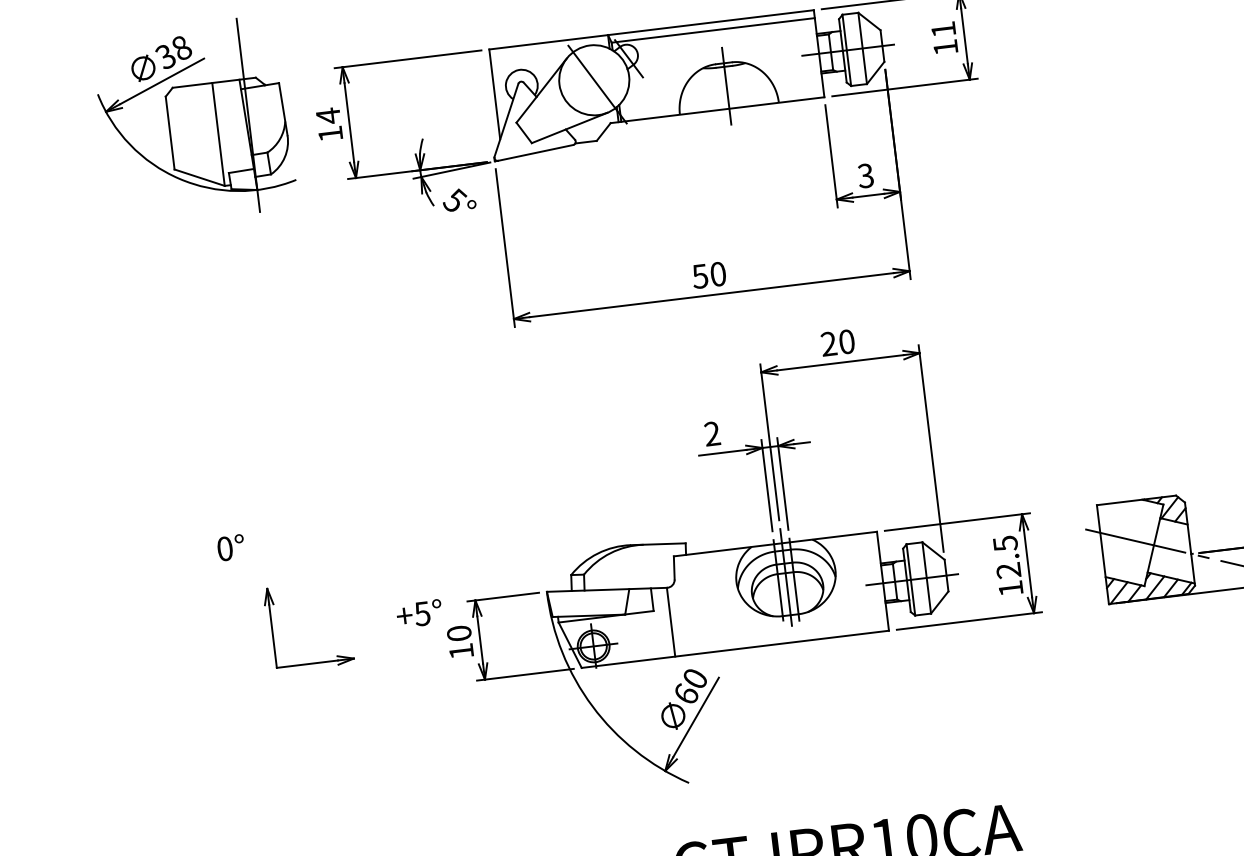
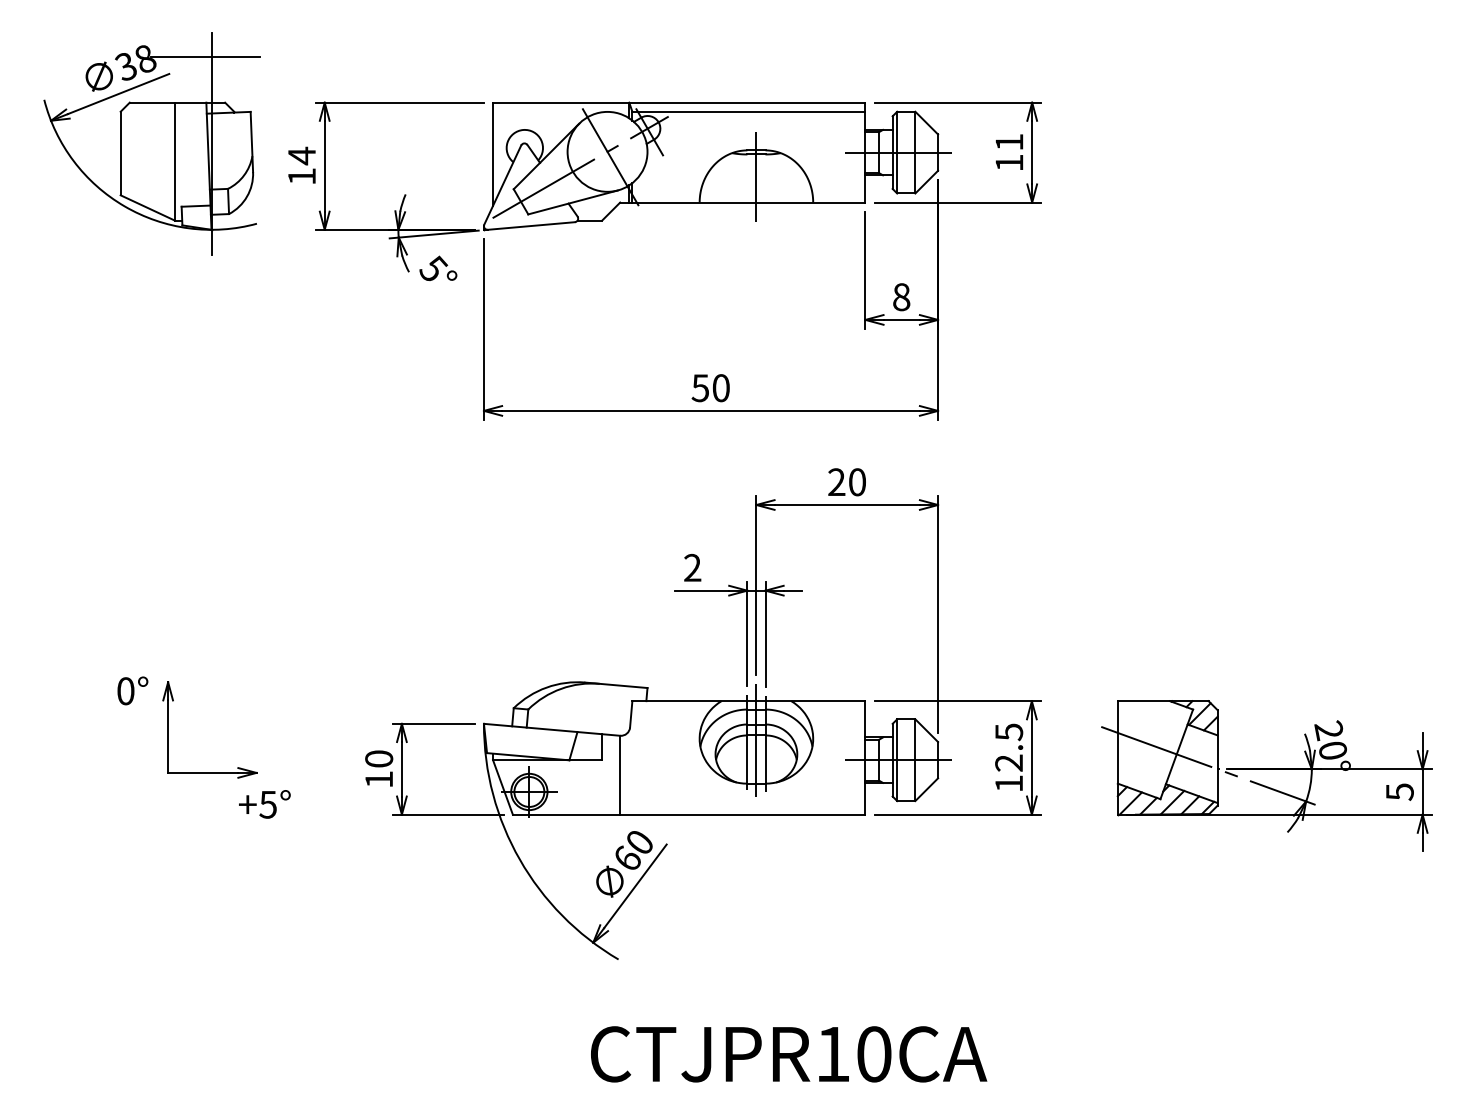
line: (233, 40) -> (205, 57), added
line: (572, 96) -> (580, 167), added
text: (865, 176) -> (901, 297), 3 -> 8
text: (230, 547) -> (132, 690), moved
text: (419, 614) -> (264, 804), moved

